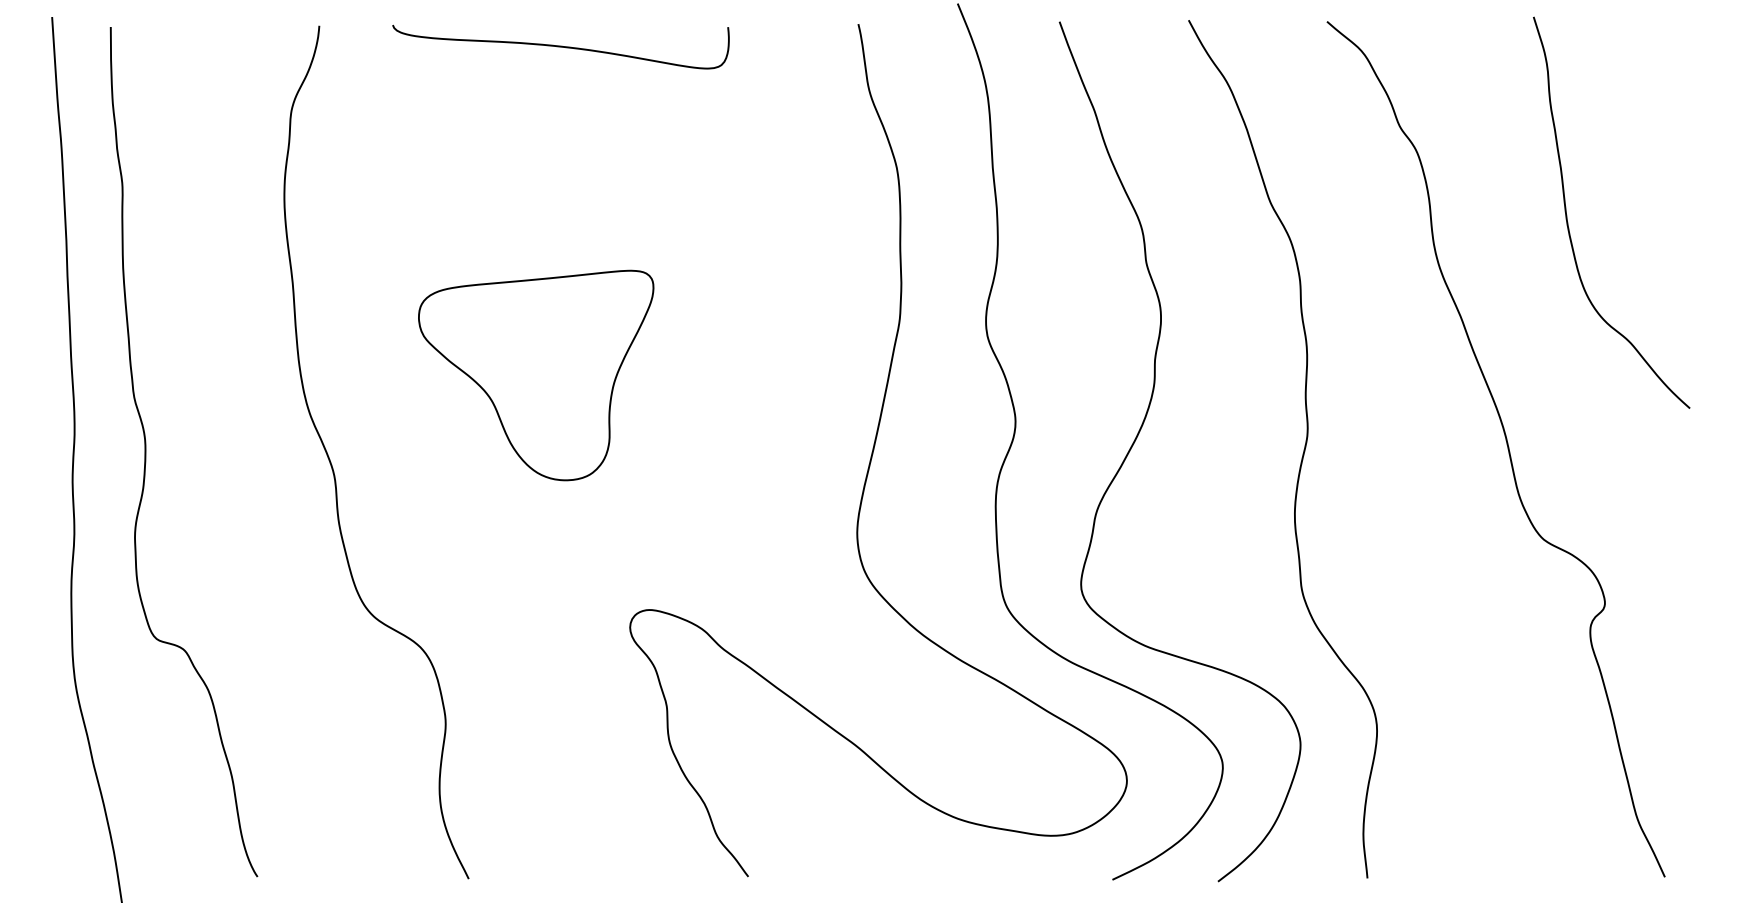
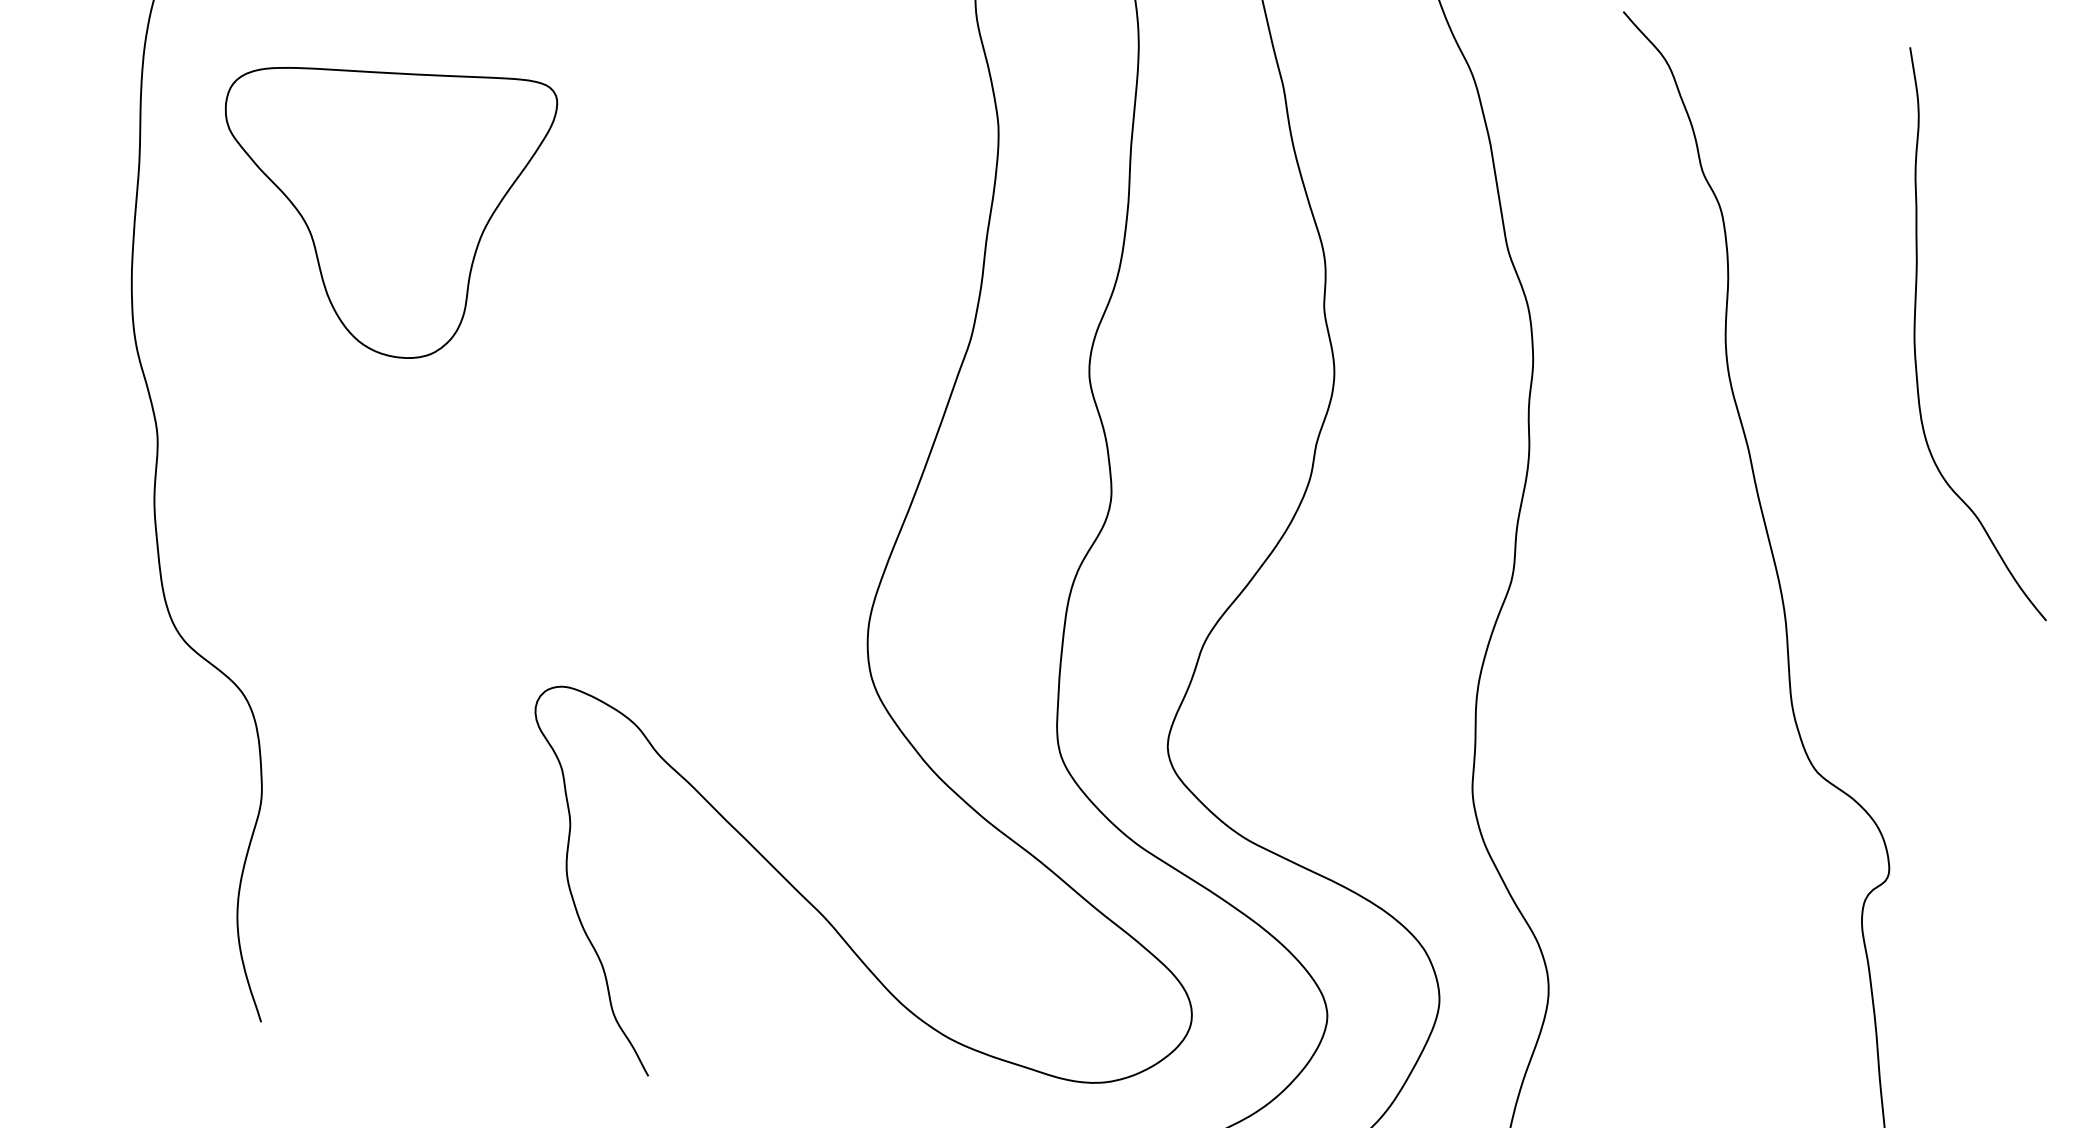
part: (536, 375) -> (377, 206), moved

